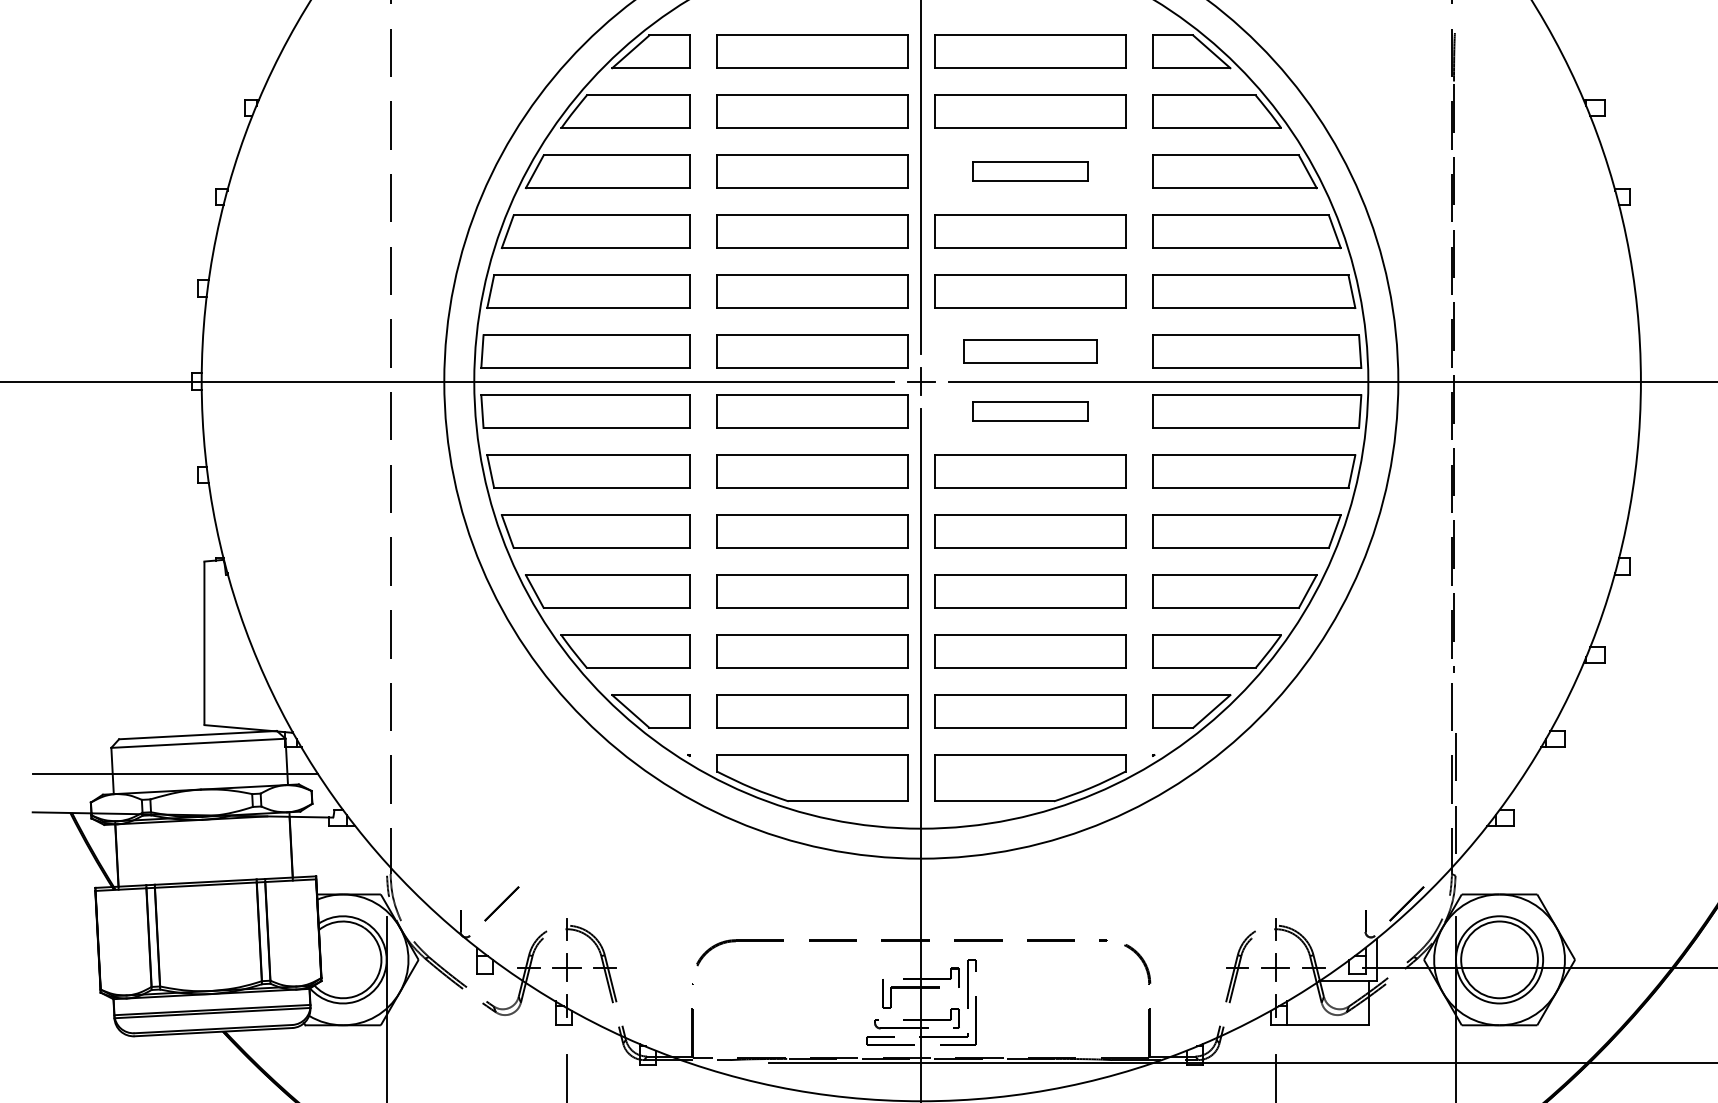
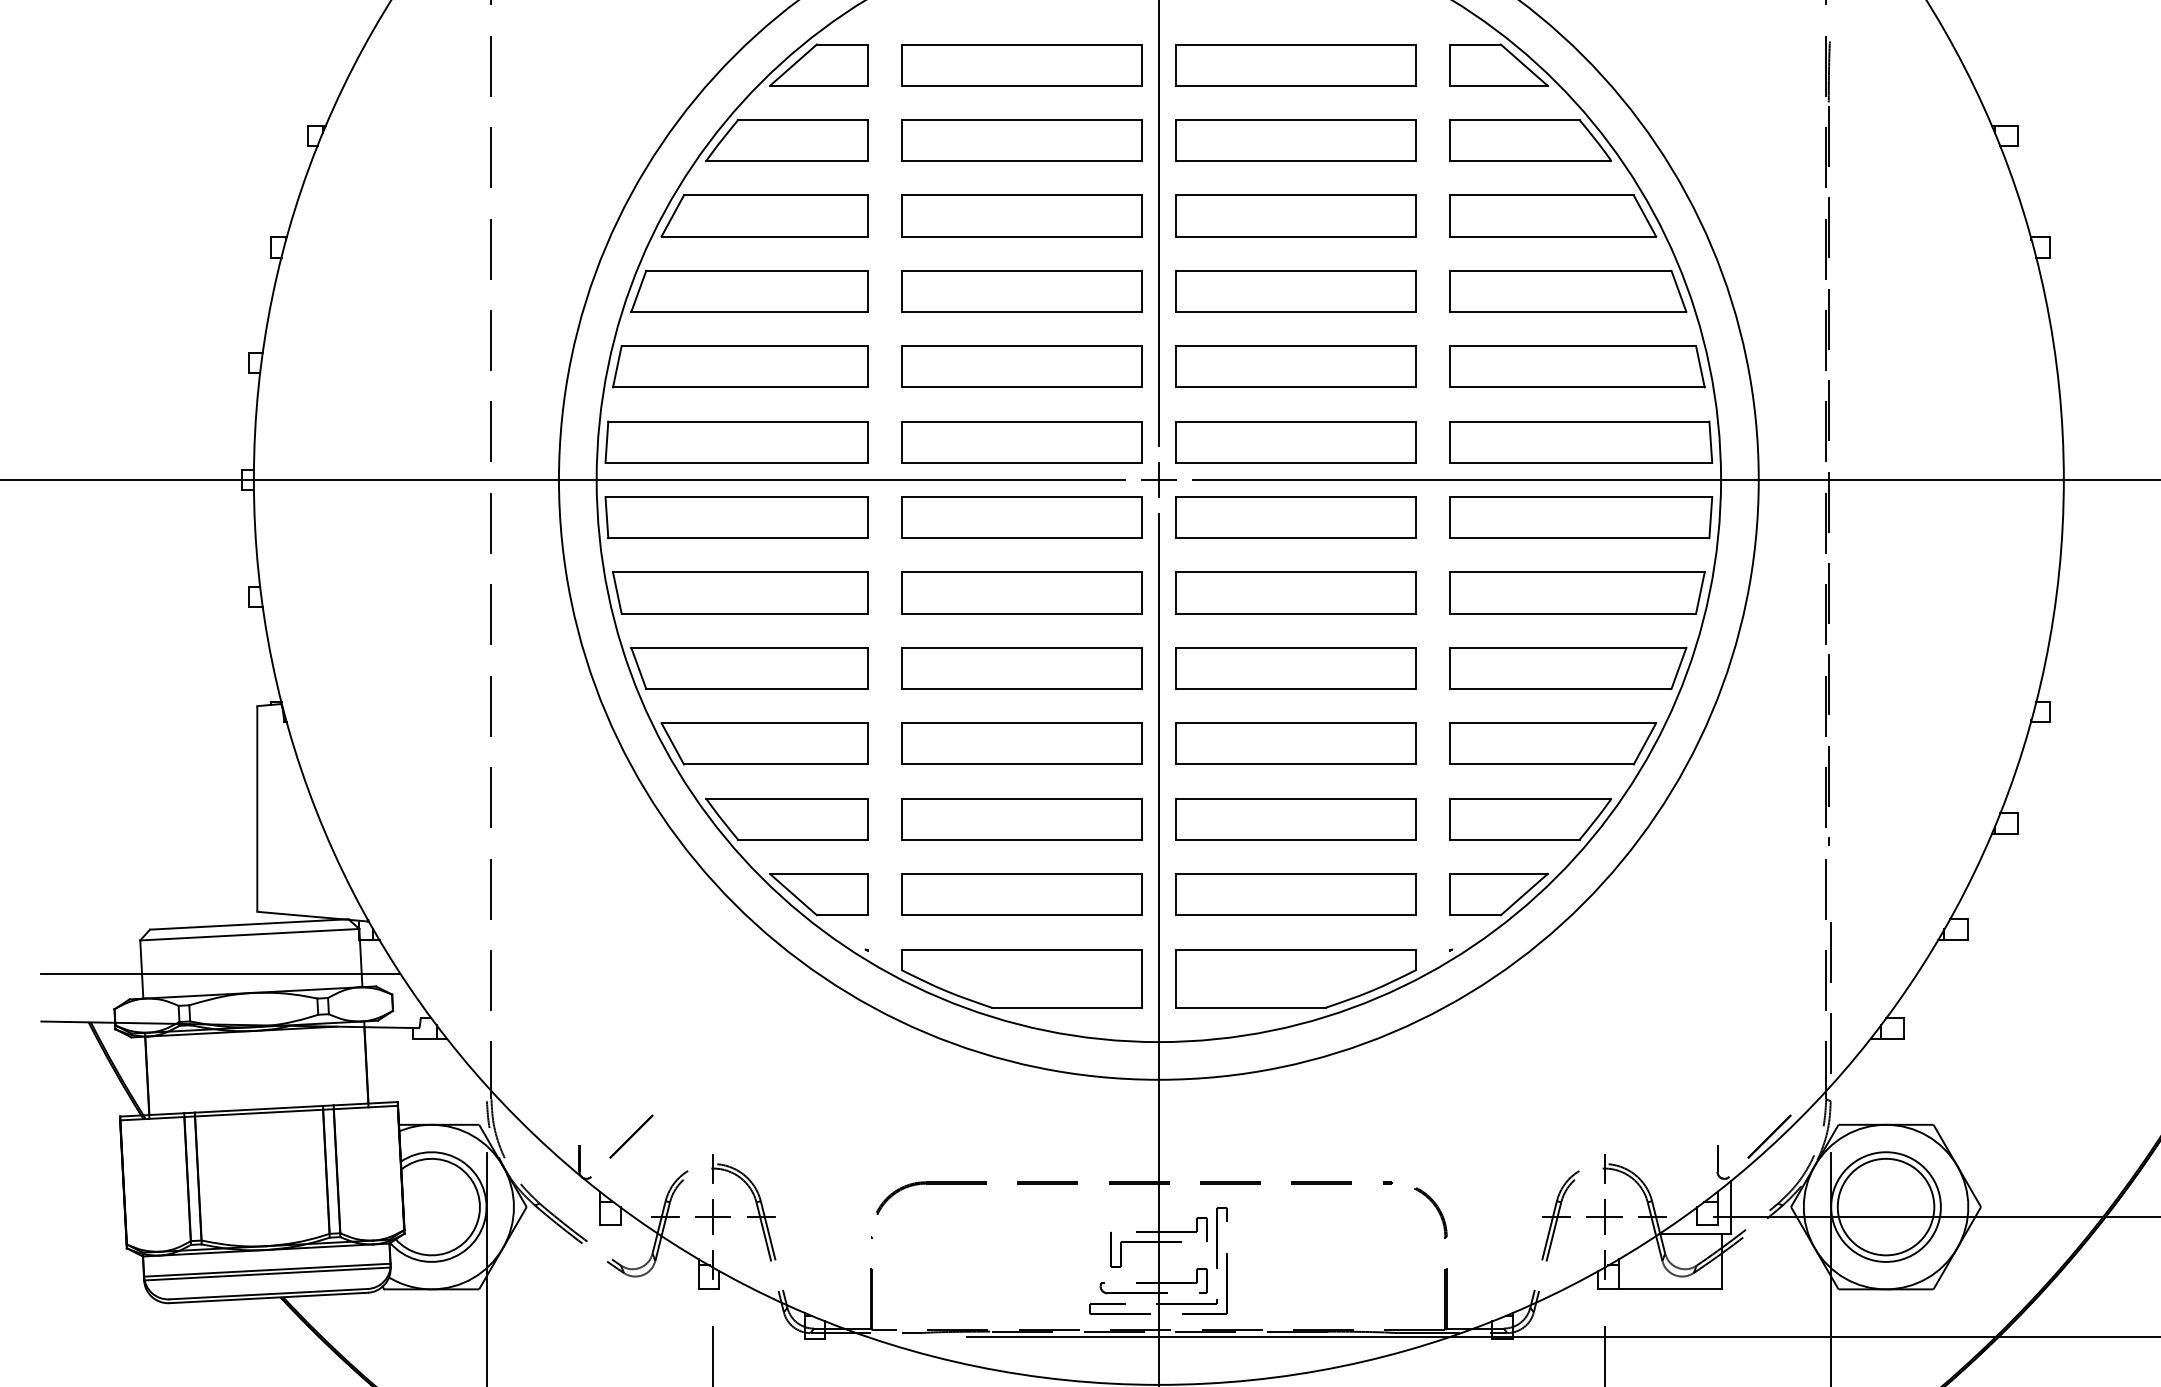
part: (1030, 171) -> (1296, 215), size x1.67
part: (1030, 351) -> (1296, 441), size x1.43
part: (1030, 411) -> (1296, 517), size x1.67

